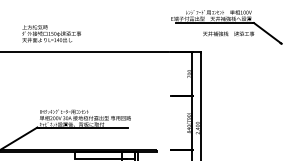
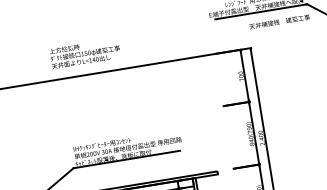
text: (51, 33) -> (84, 53), moved

